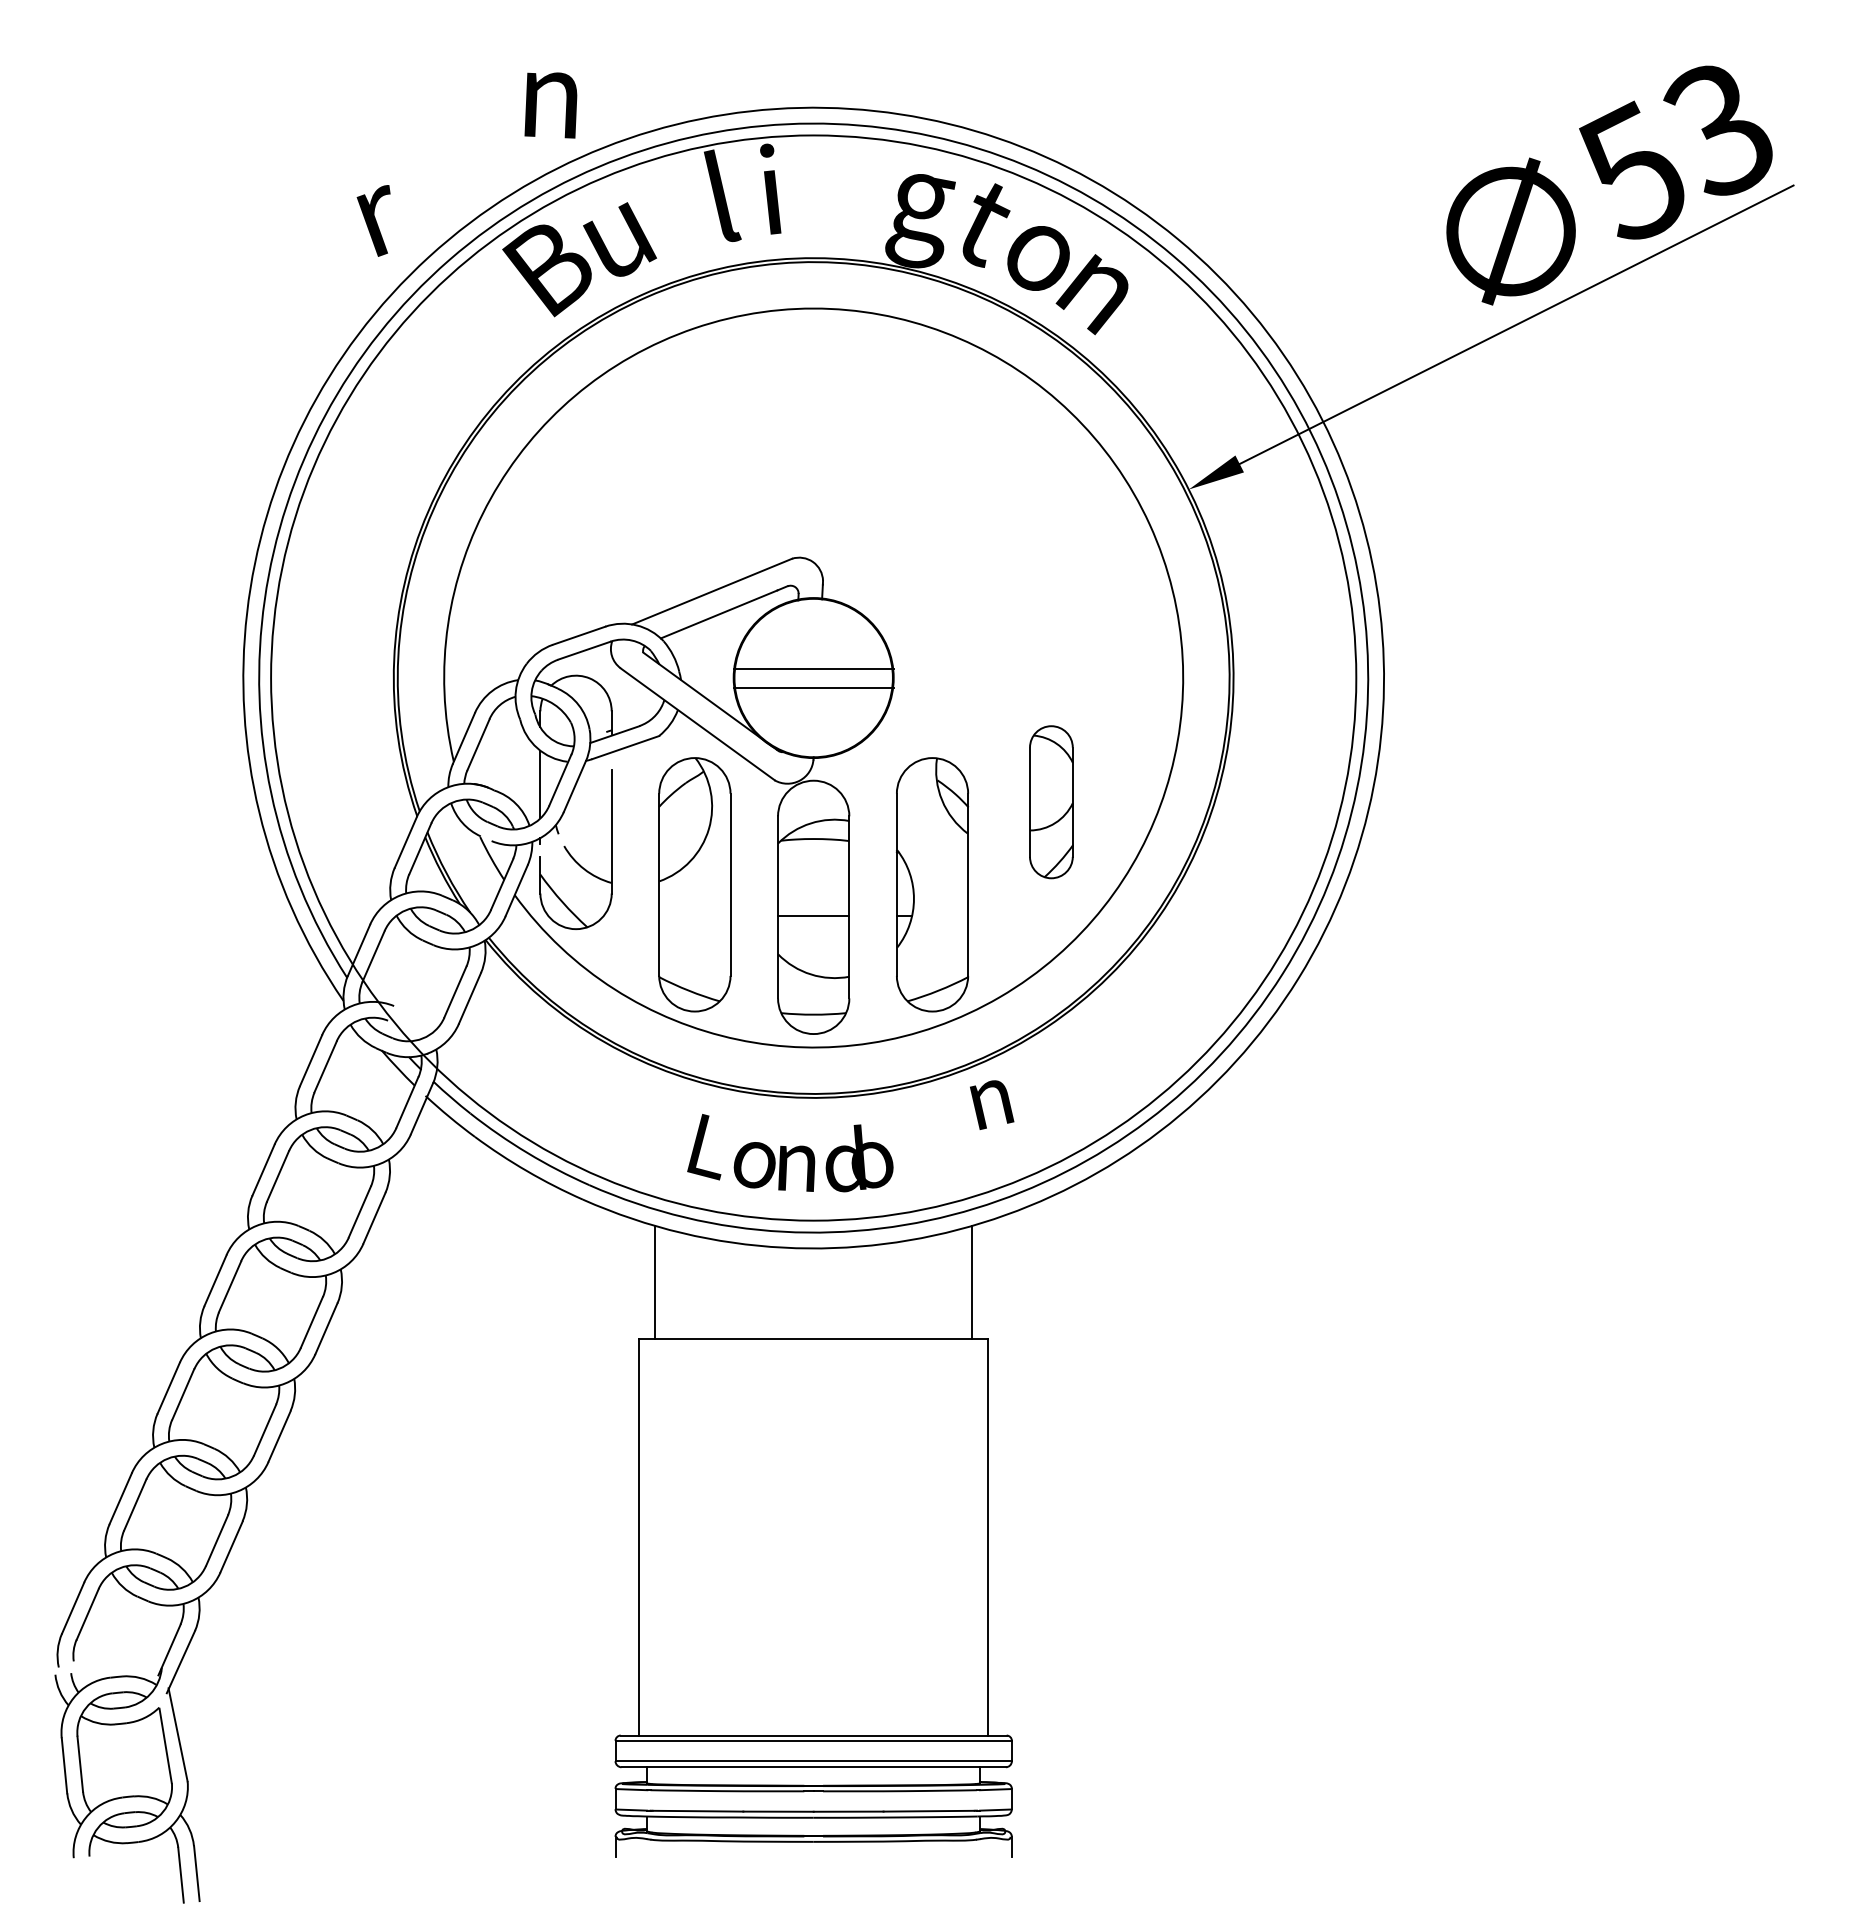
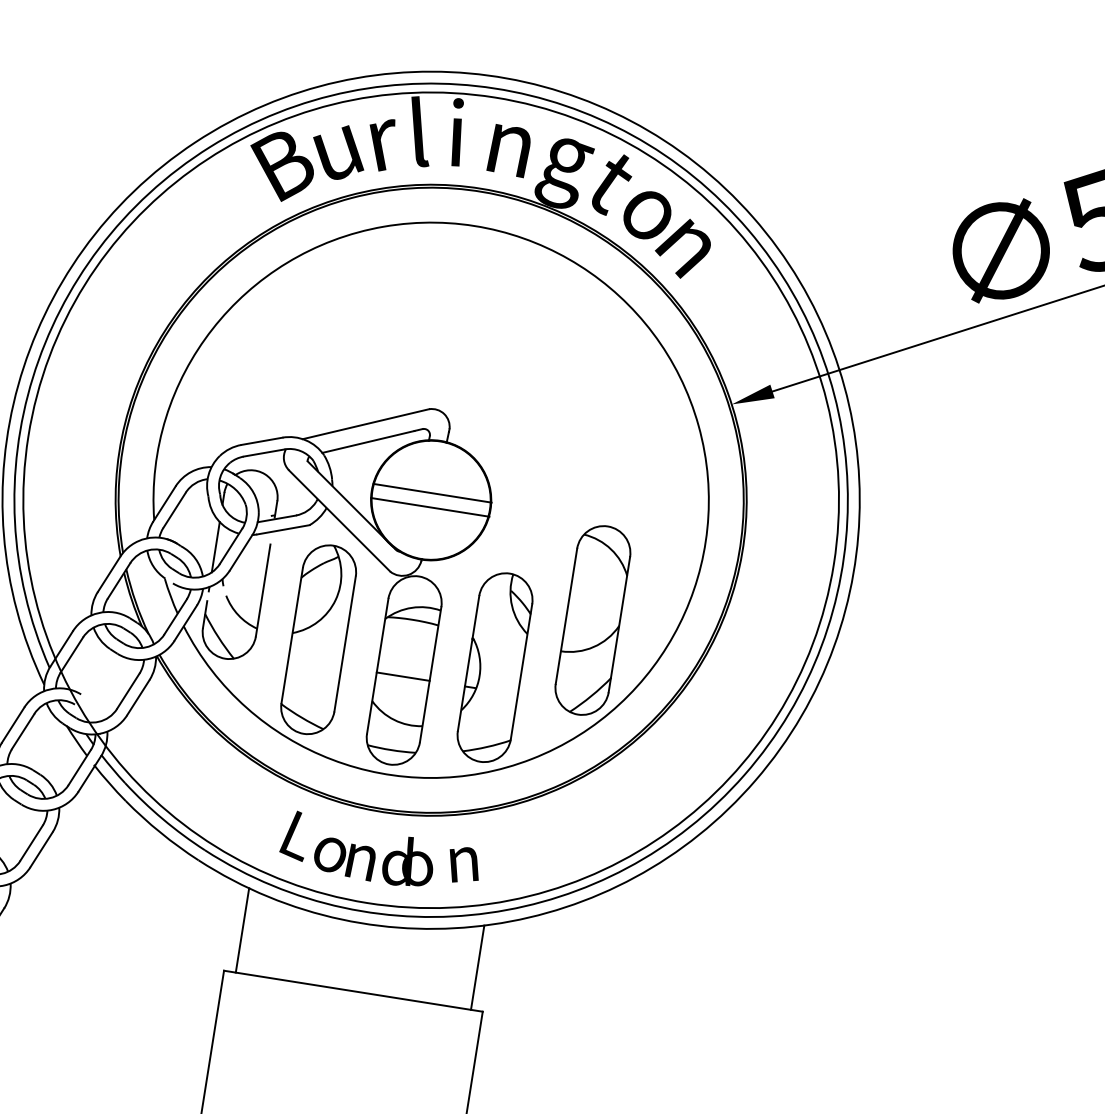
text: (550, 105) -> (509, 150), moved
text: (373, 220) -> (379, 143), moved
part: (1051, 801) -> (593, 619), size x1.67
text: (992, 1104) -> (464, 865), moved

